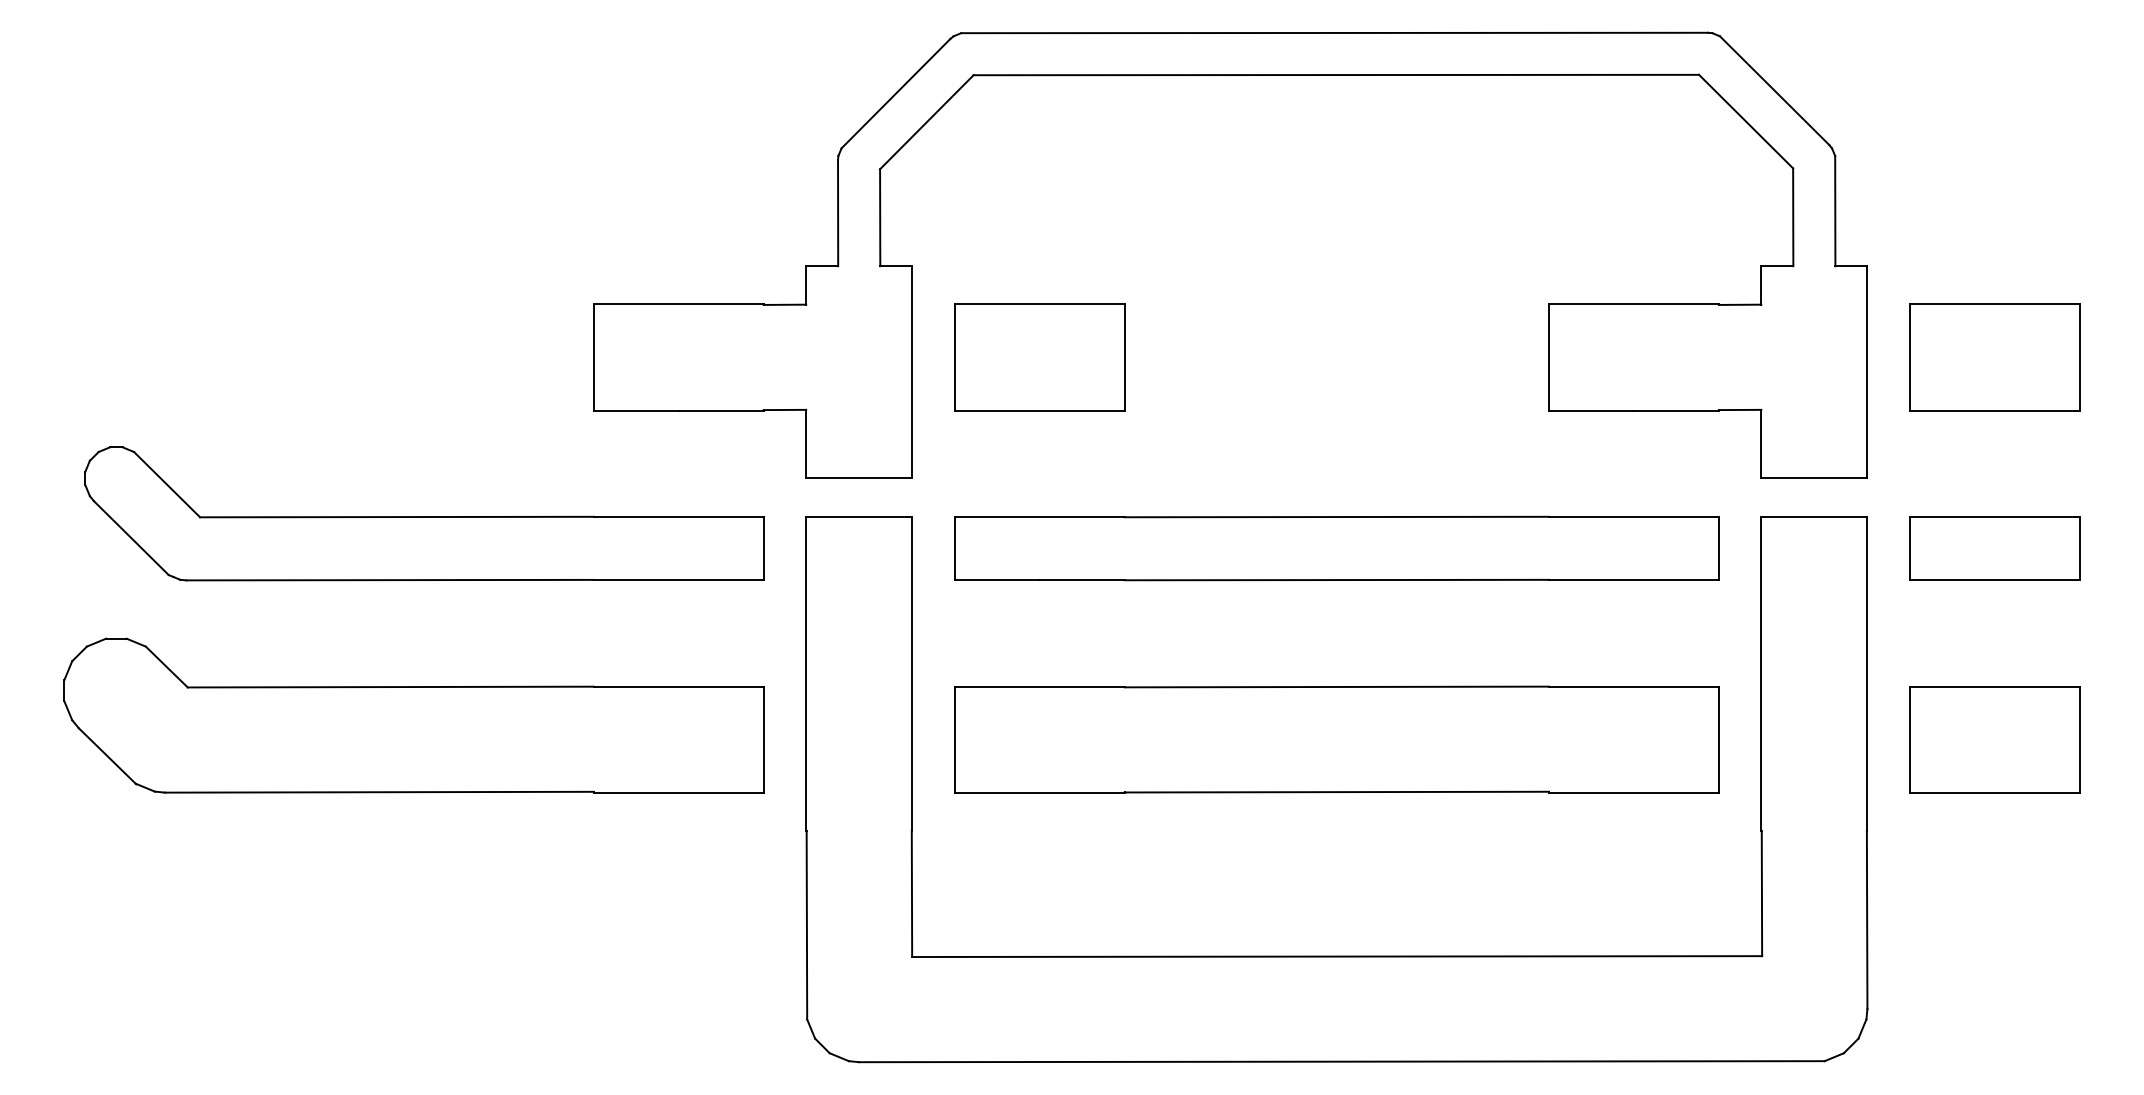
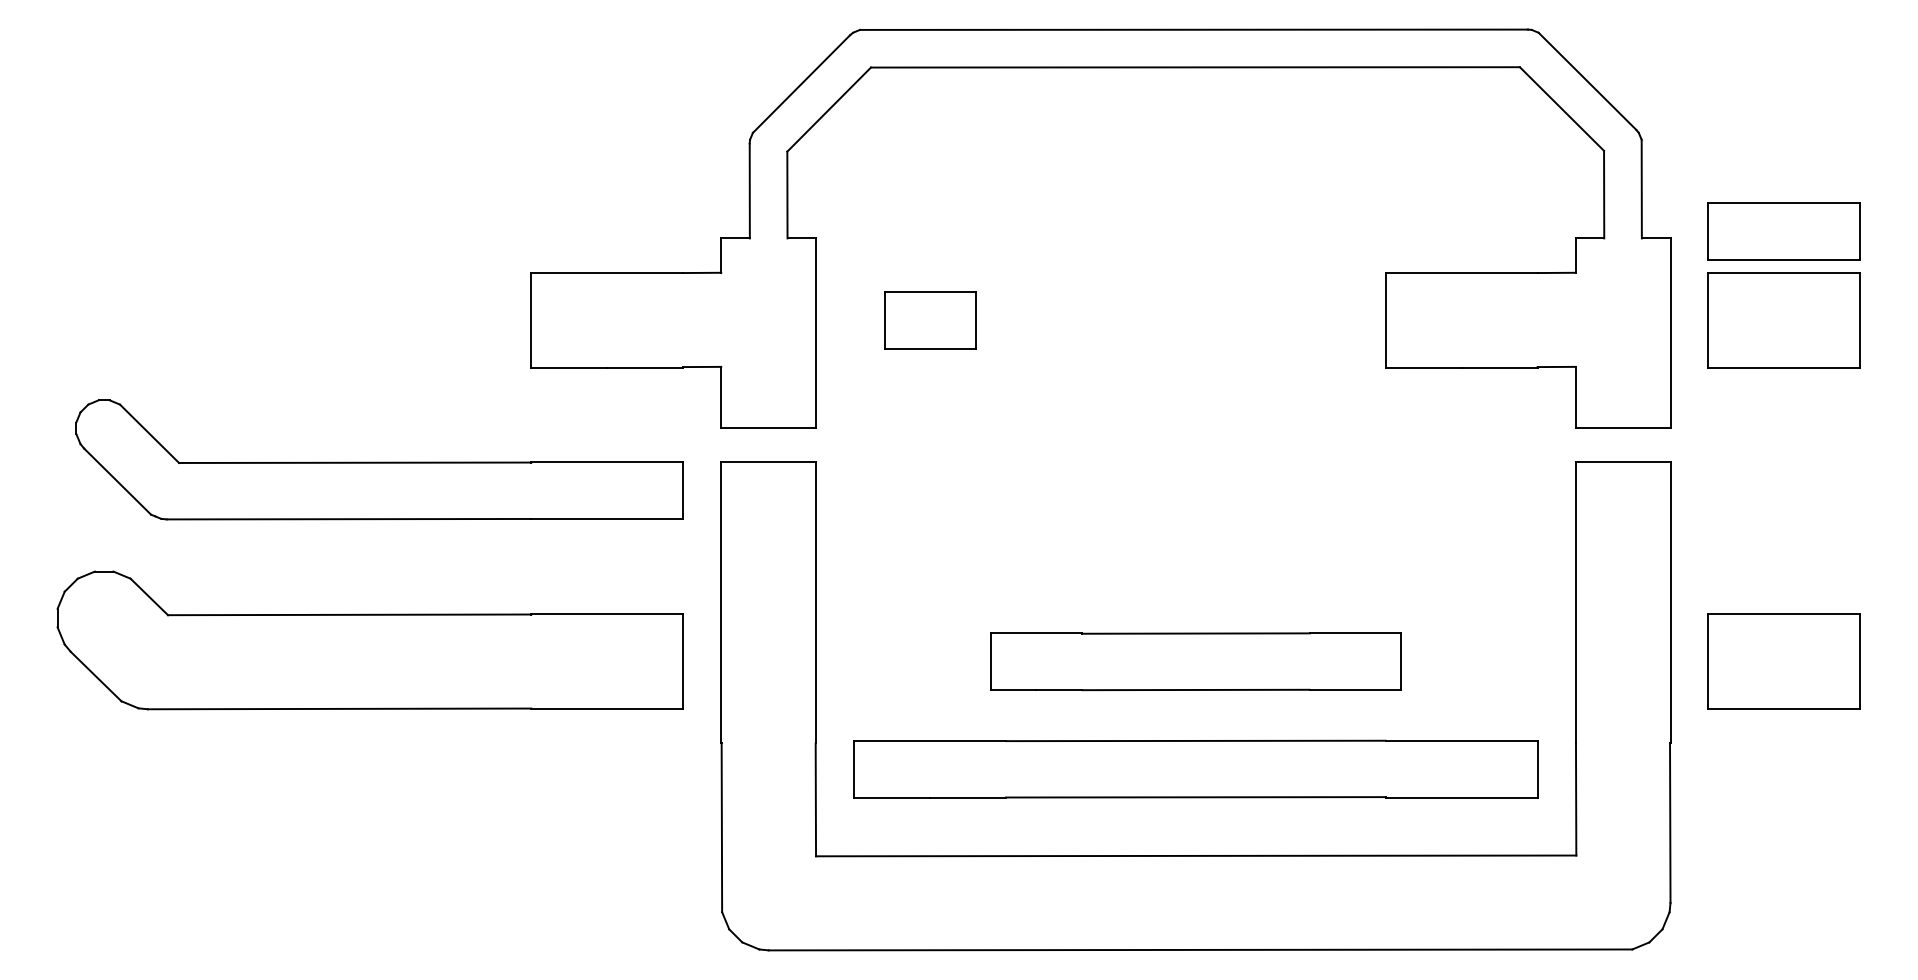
part: (1039, 357) -> (929, 320), size x0.6
part: (1336, 548) -> (1195, 769), moved
part: (1994, 548) -> (1784, 231), moved
part: (1336, 739) -> (1195, 661), size x0.6

